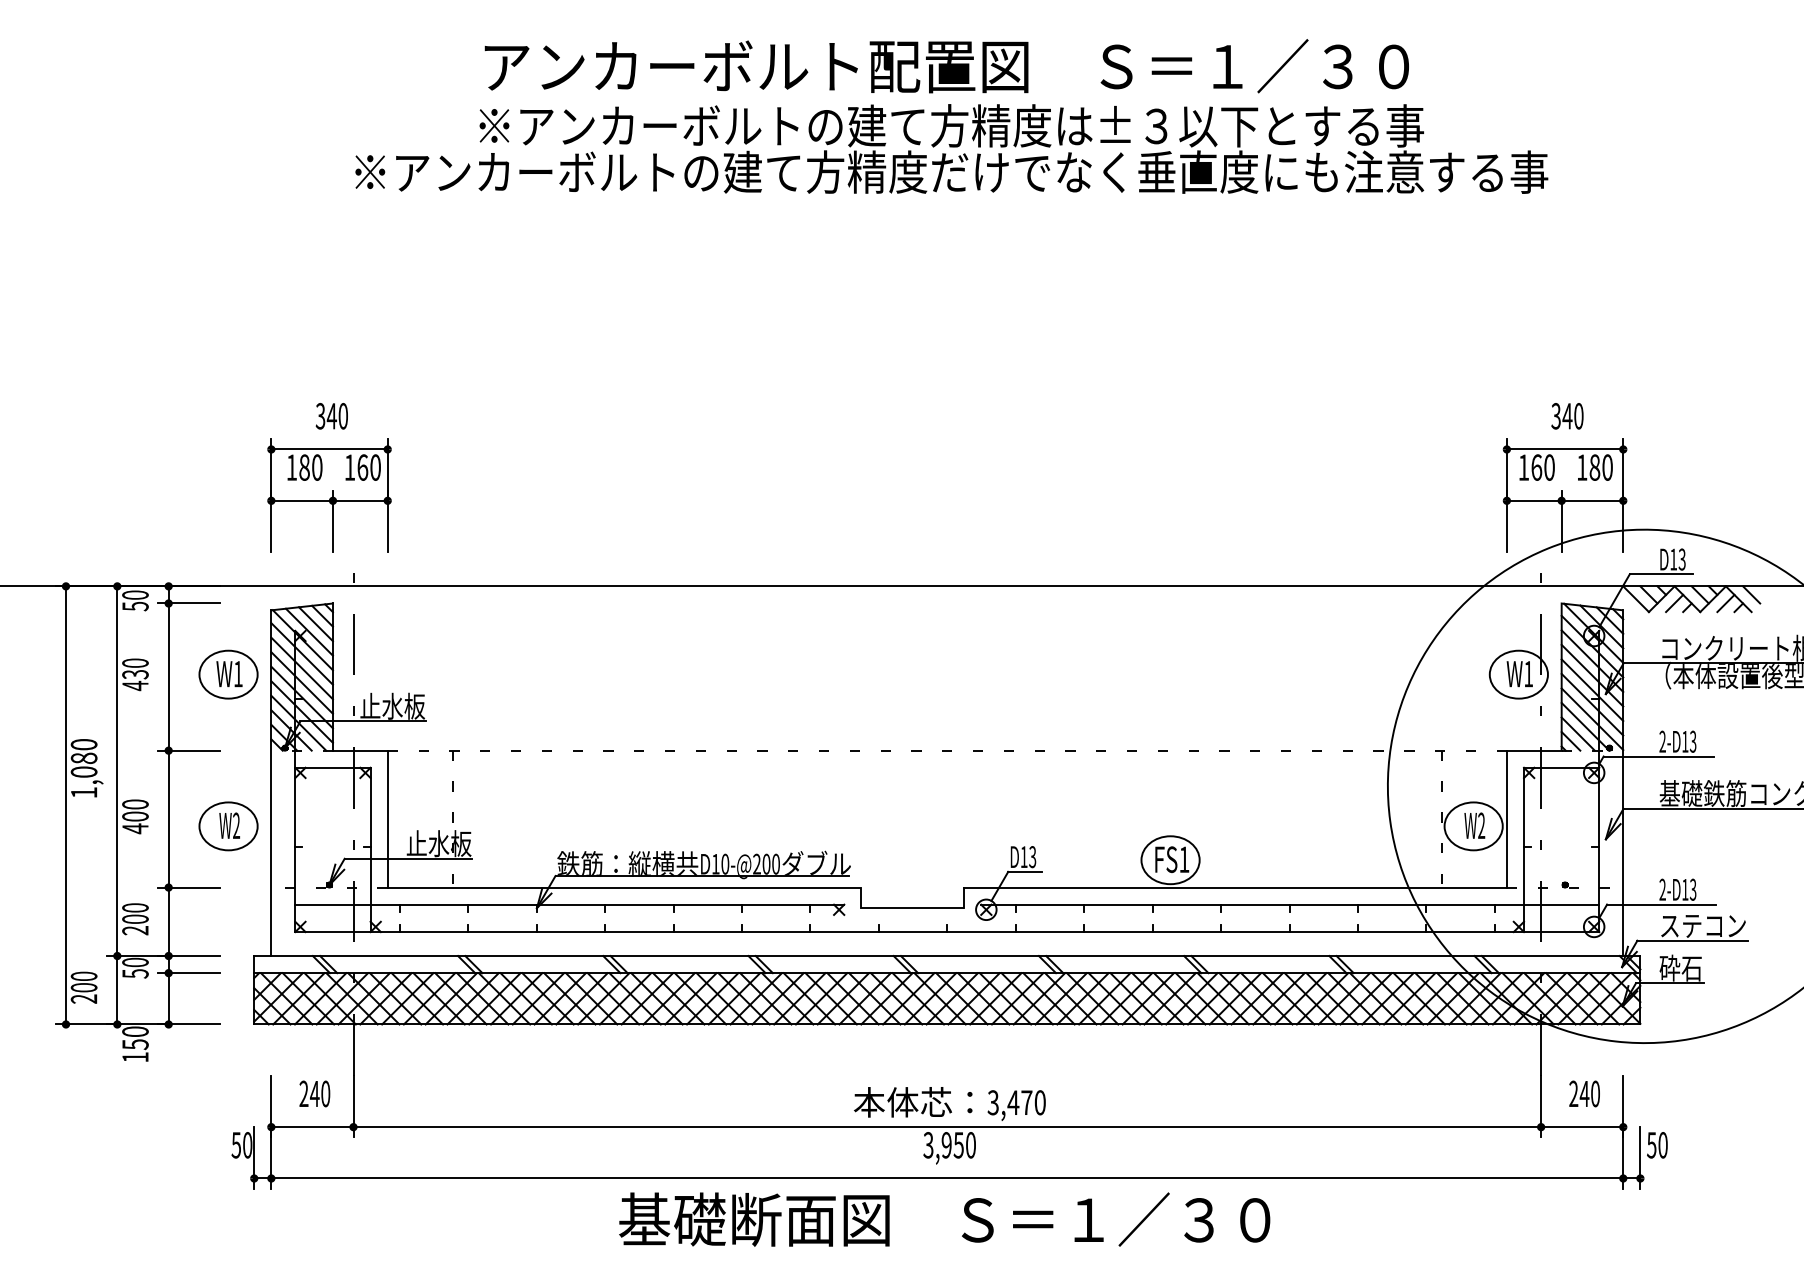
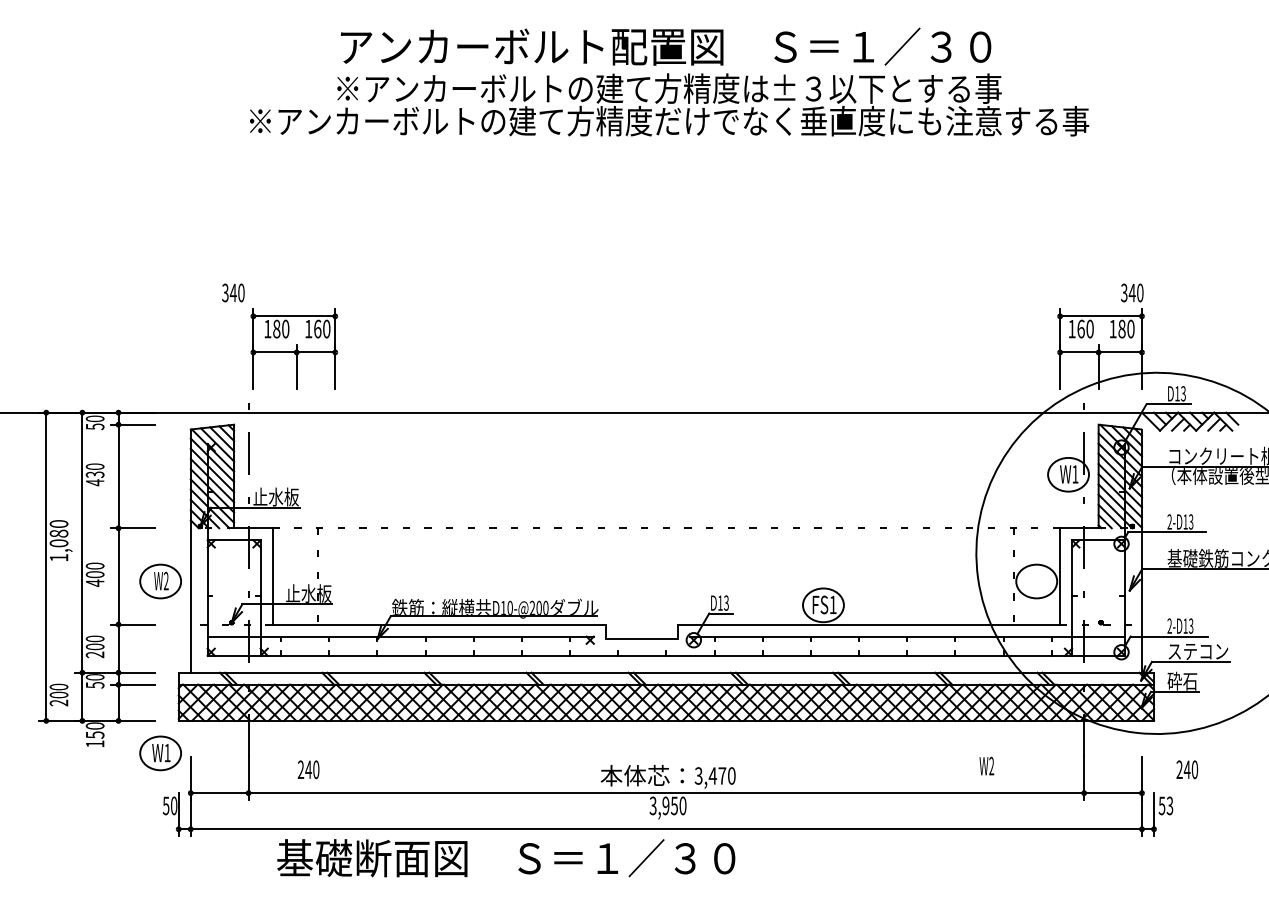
text: (1567, 416) -> (1132, 293), moved
part: (329, 495) -> (294, 348), moved
part: (228, 674) -> (160, 753), moved
text: (1474, 825) -> (986, 765), moved
text: (314, 1093) -> (308, 769), moved
text: (1584, 1093) -> (1187, 769), moved
text: (1662, 1145) -> (1169, 806), 50 -> 53
text: (944, 1219) -> (506, 858), moved

